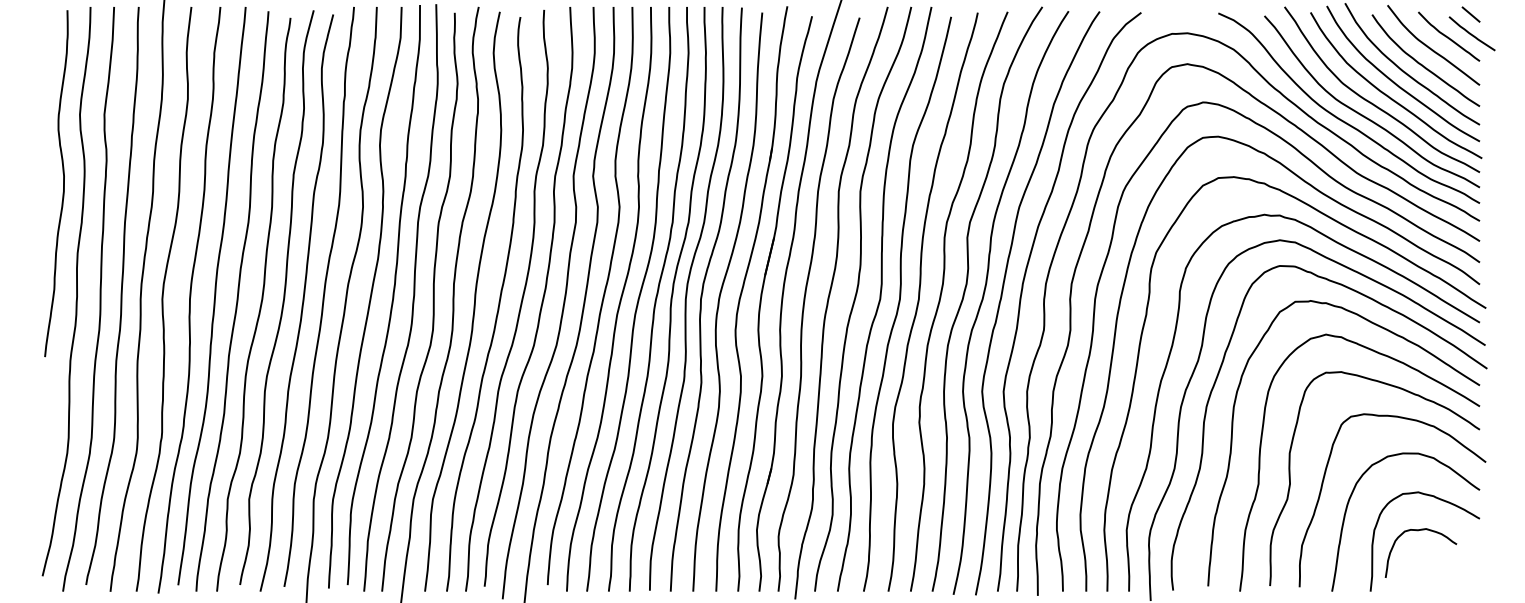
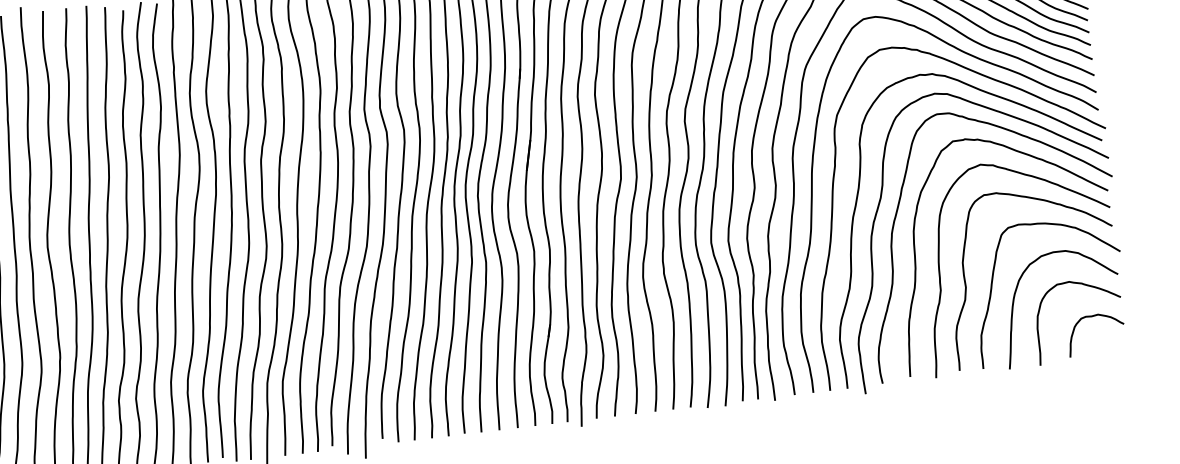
curve: (1418, 531) -> (1092, 317), moved

